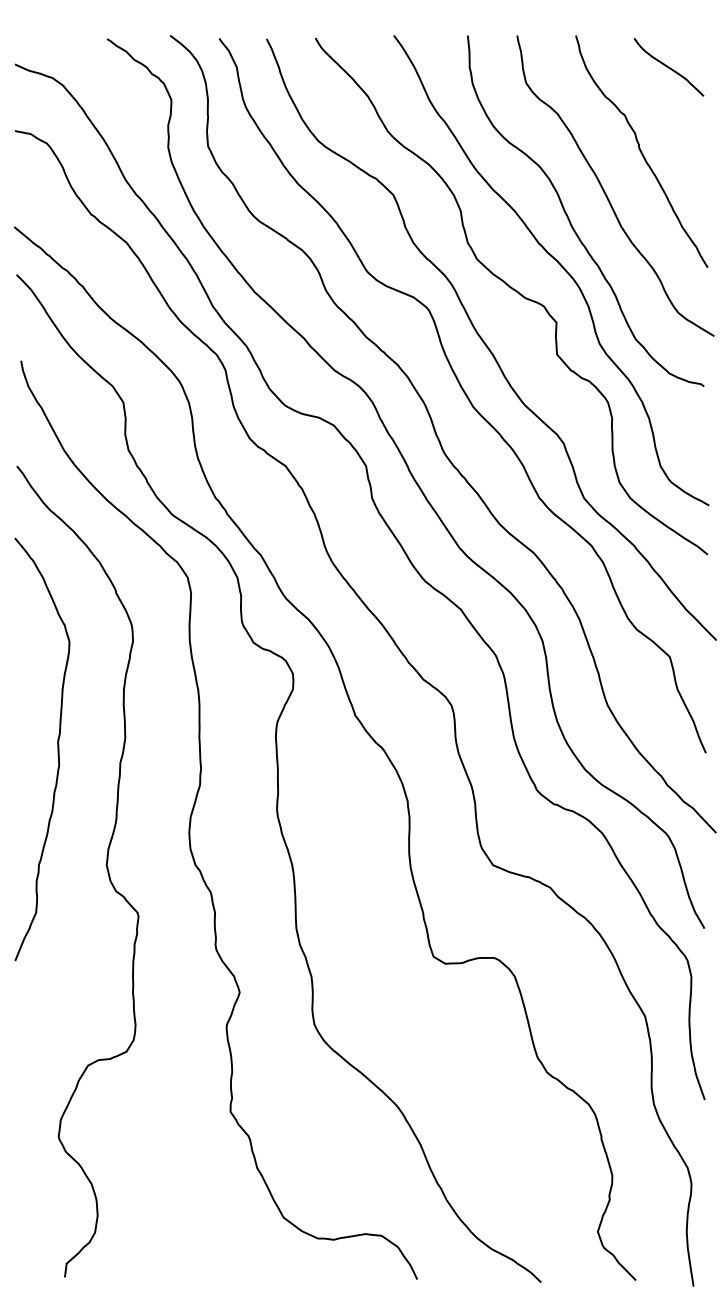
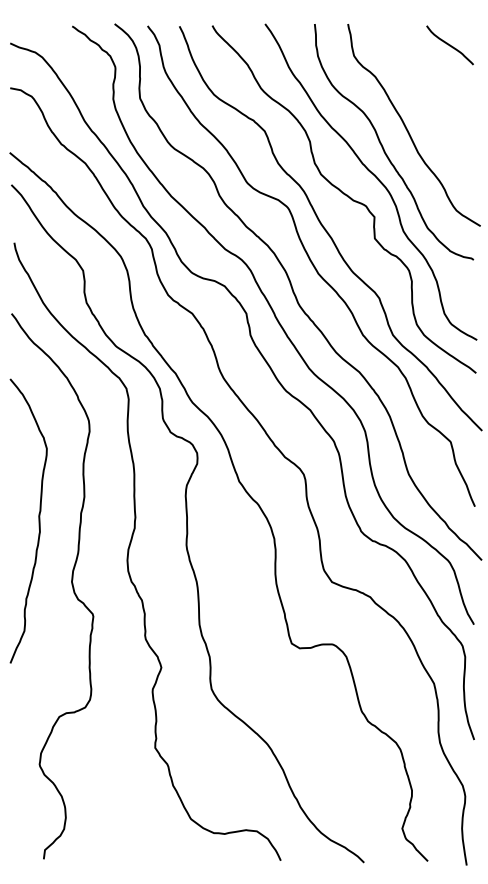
curve: (641, 150) -> (431, 101), removed
curve: (56, 748) -> (38, 520), moved

